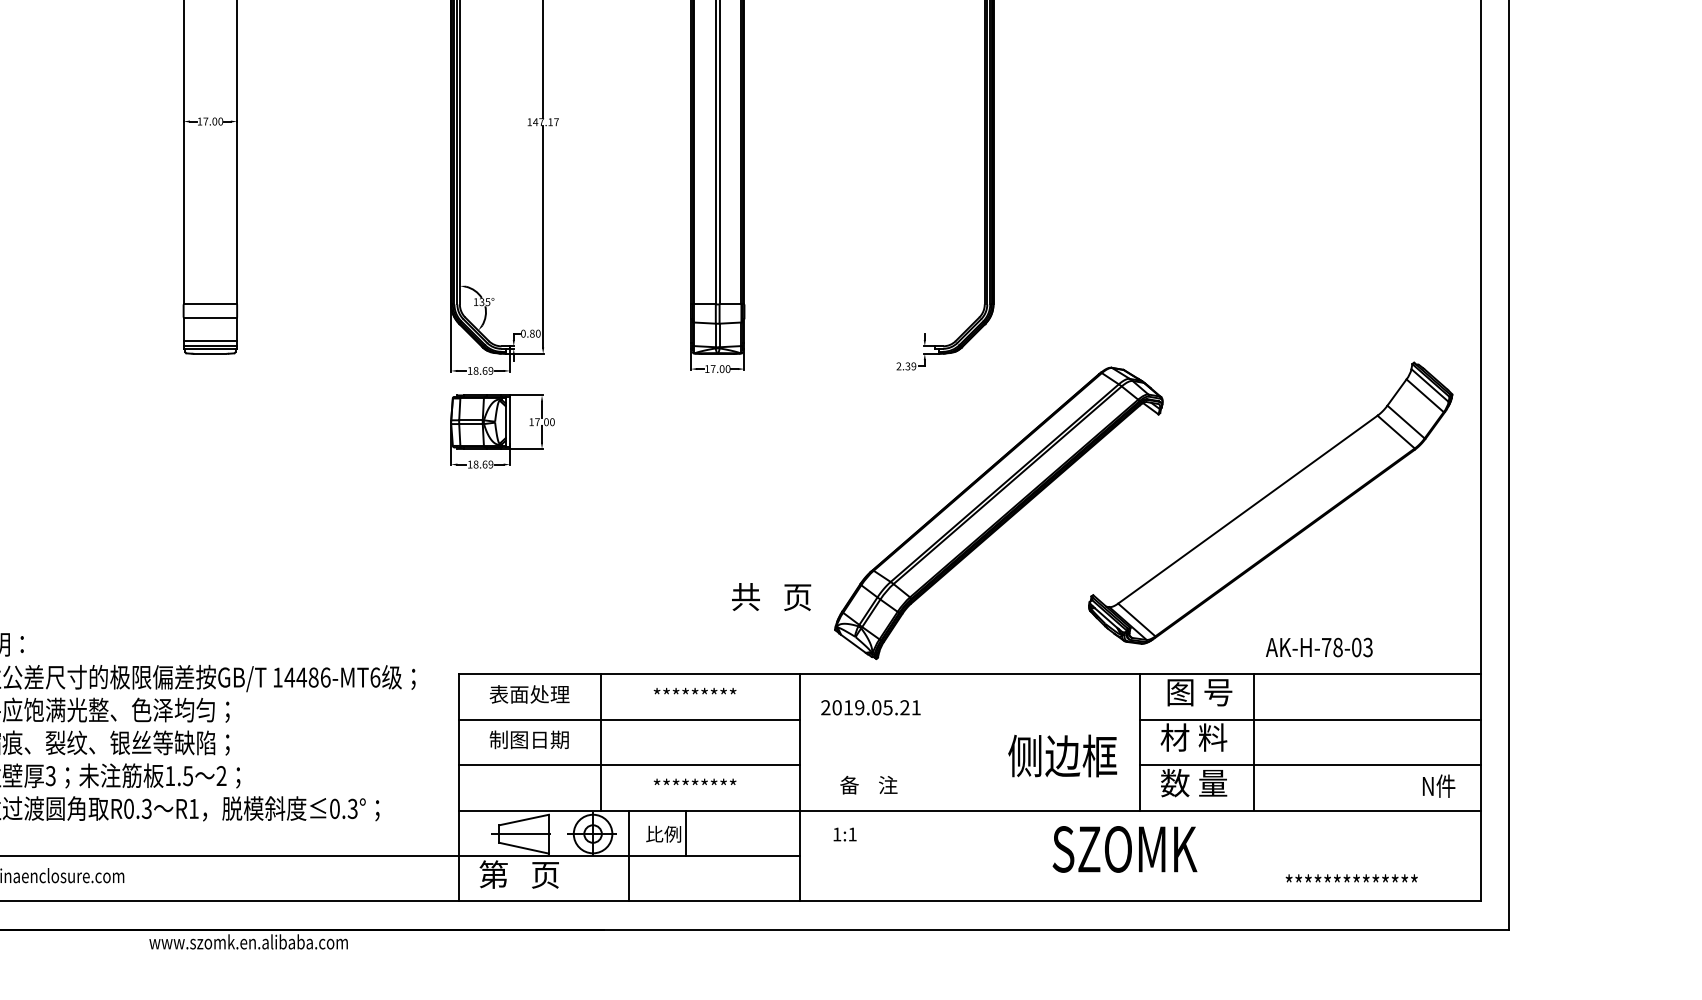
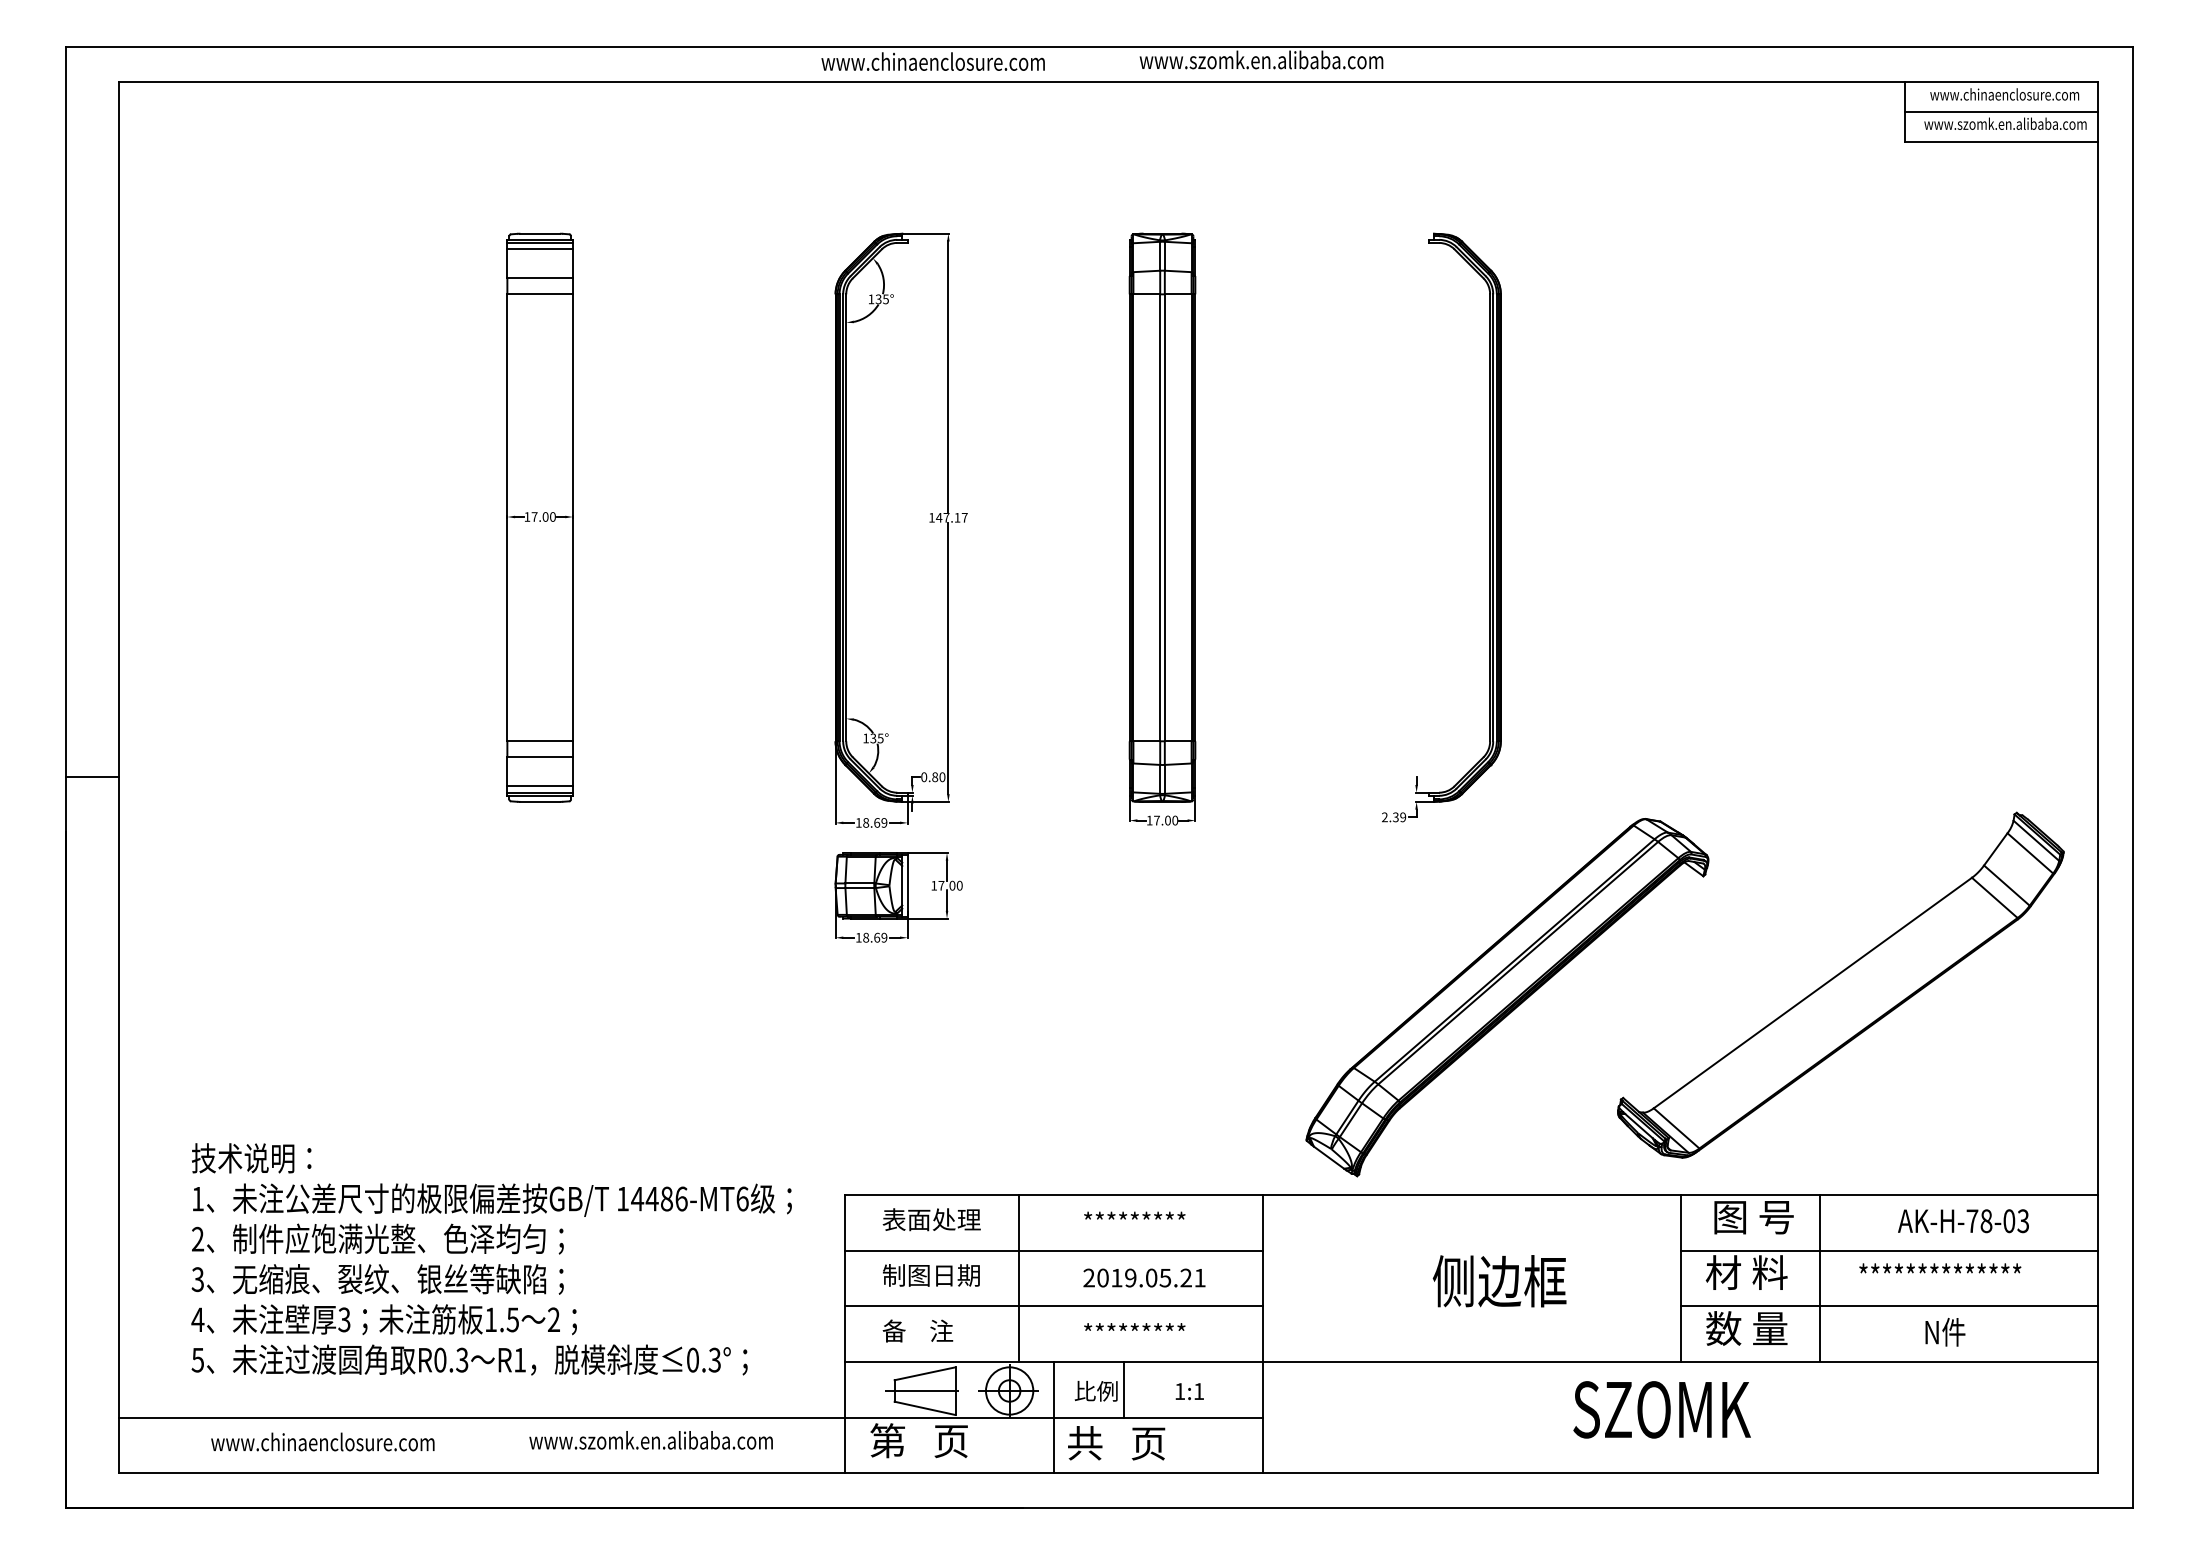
text: (771, 597) -> (1116, 1443), moved
text: (1319, 647) -> (1963, 1221), moved
text: (870, 707) -> (1144, 1277), moved
text: (1062, 756) -> (1499, 1281), moved
text: (868, 784) -> (917, 1330), moved
text: (1439, 786) -> (1945, 1332), moved
text: (844, 834) -> (1189, 1391), moved
text: (1351, 878) -> (1940, 1268), moved
text: (248, 942) -> (650, 1440), moved

